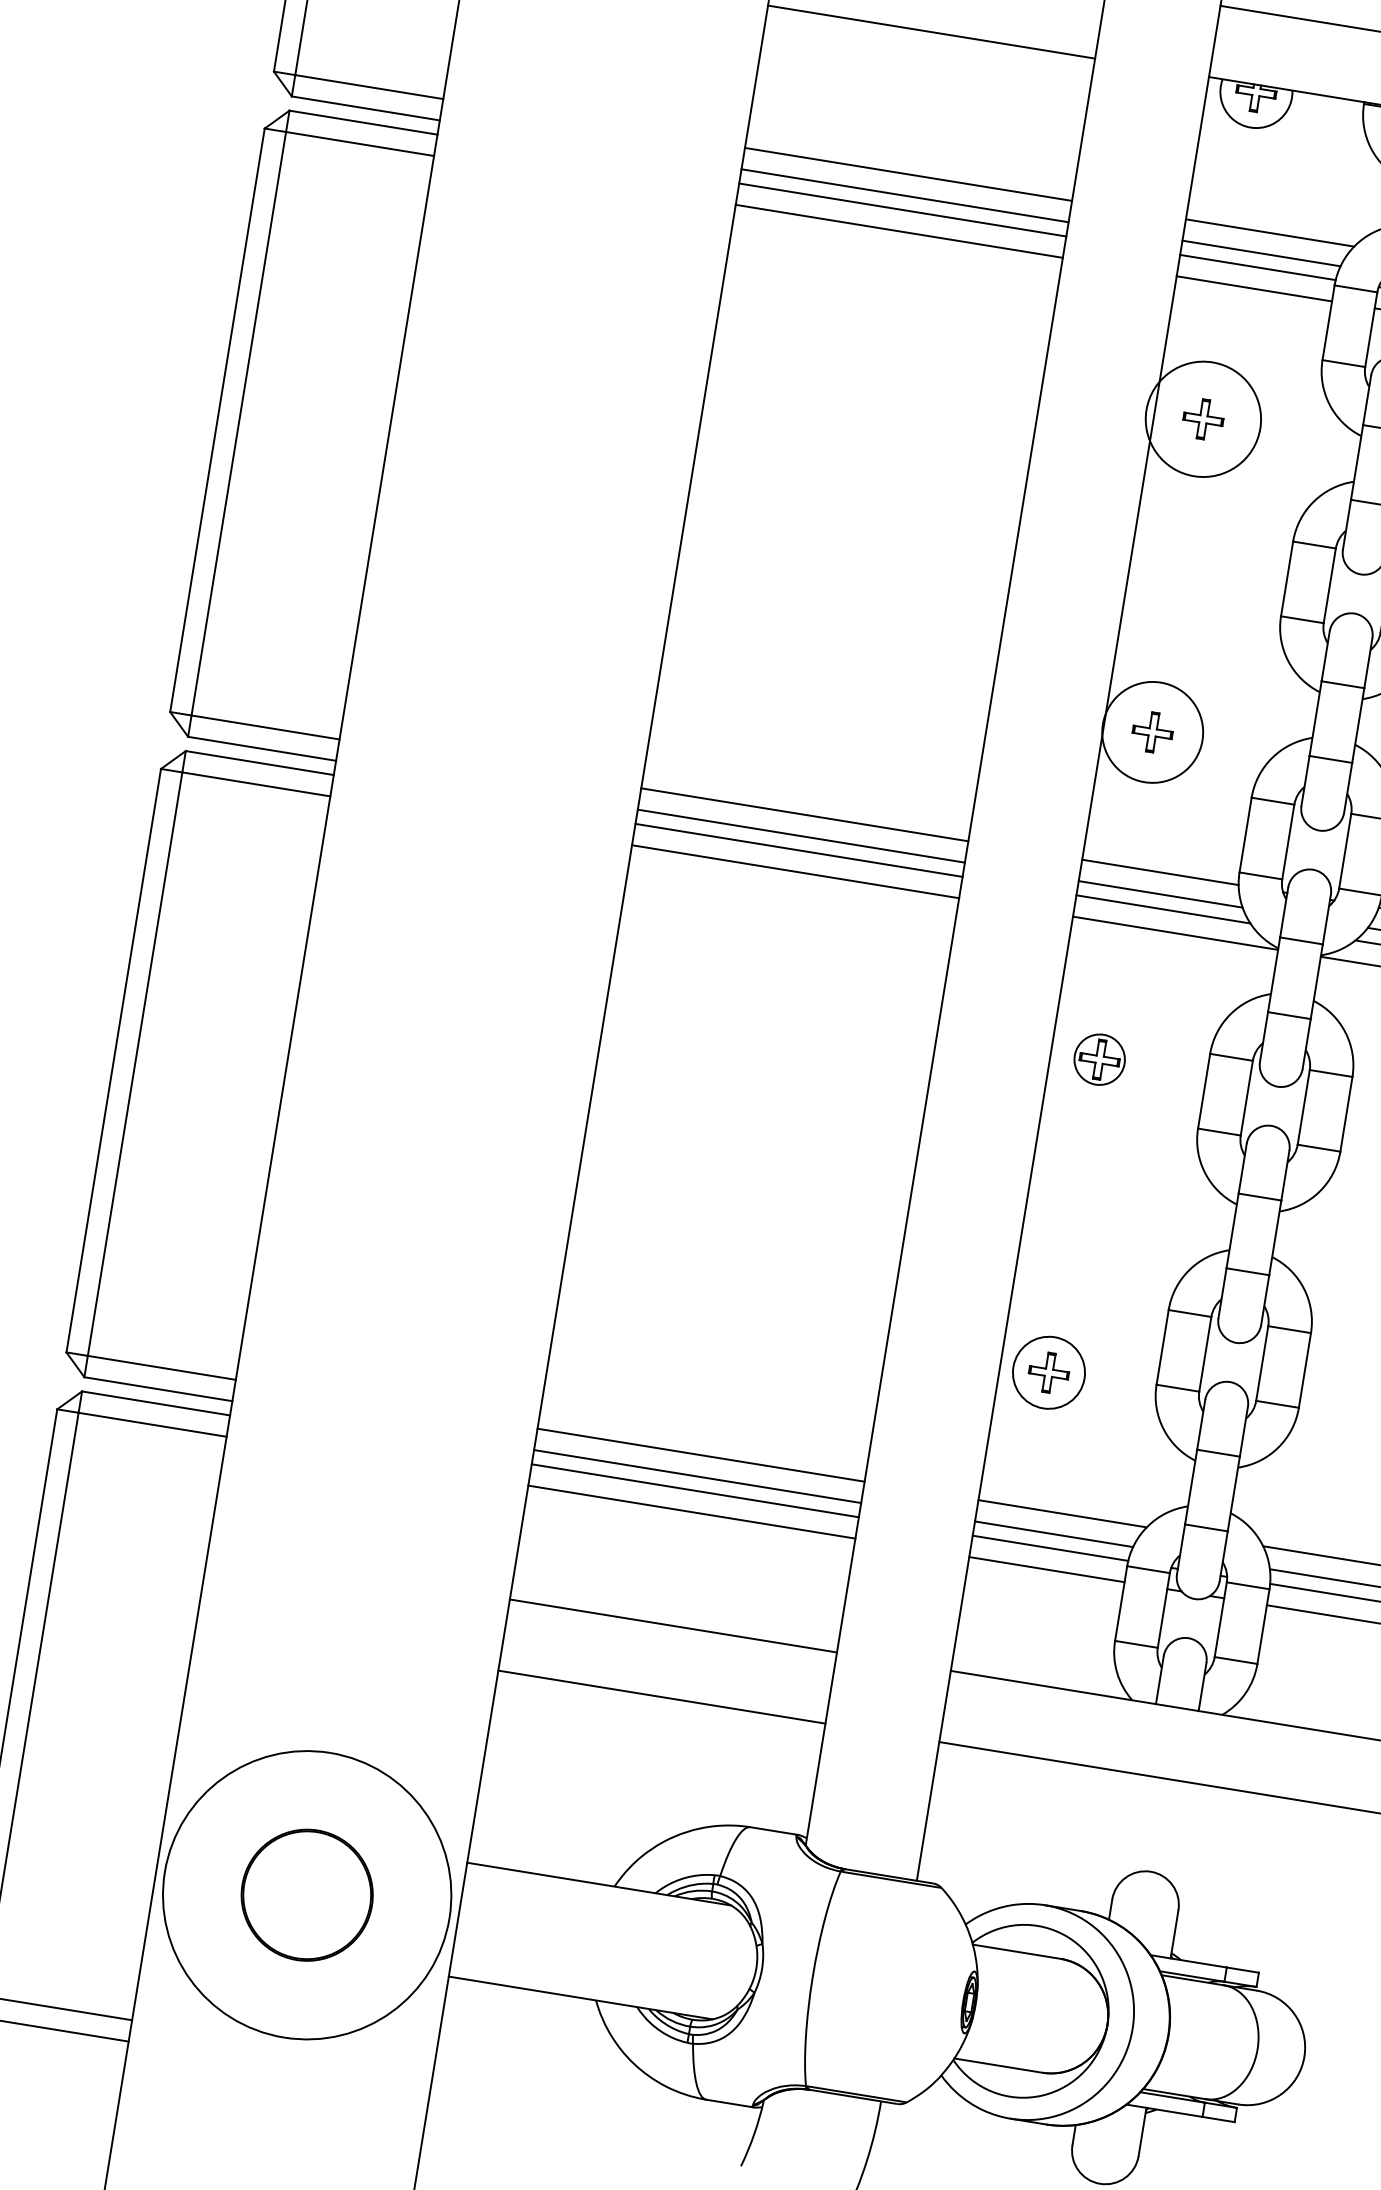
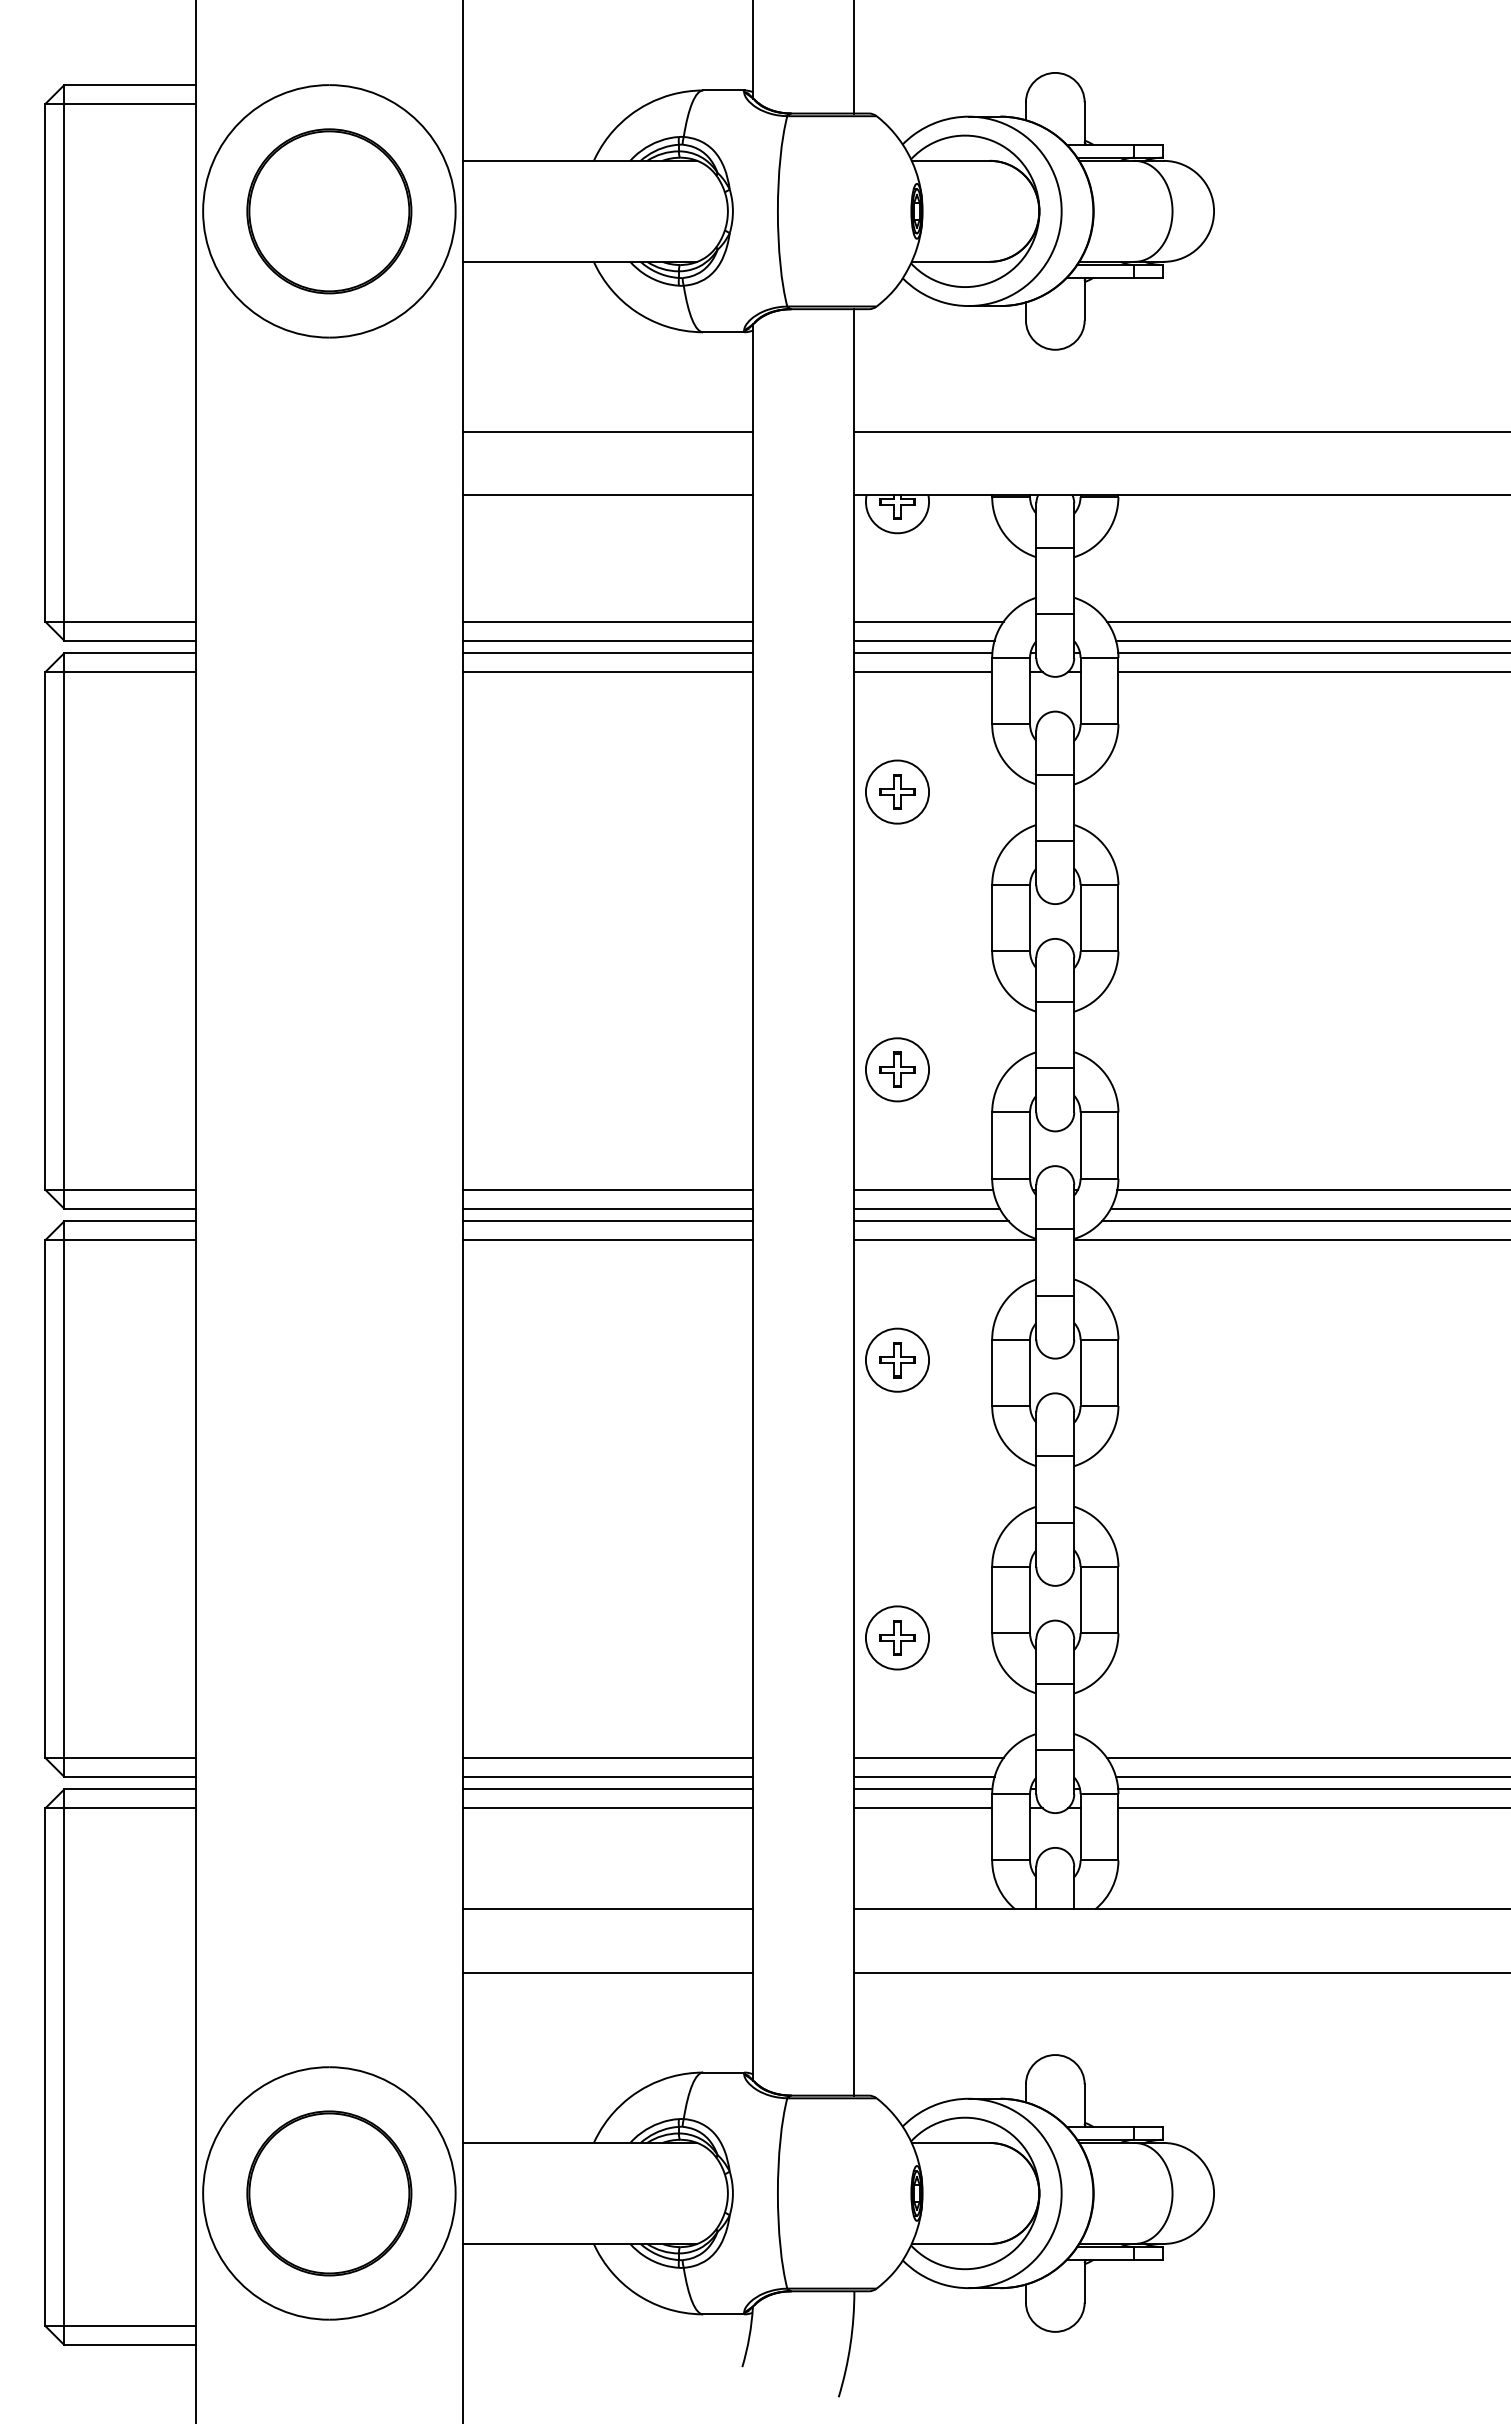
circle: (1203, 418) -> (897, 791), size x0.62
circle: (1152, 732) -> (897, 1069), size x0.71
circle: (1099, 1058) -> (897, 1359), size x1.43
part: (307, 1895) -> (329, 2193), size x1.43

